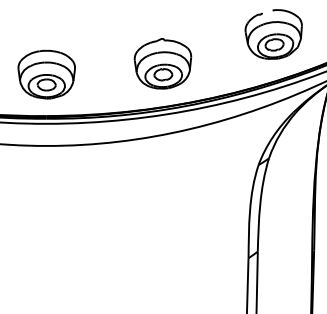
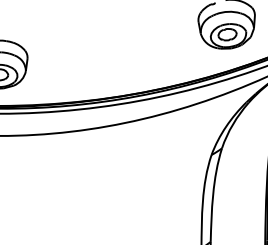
part: (162, 63) -> (115, 53), removed

